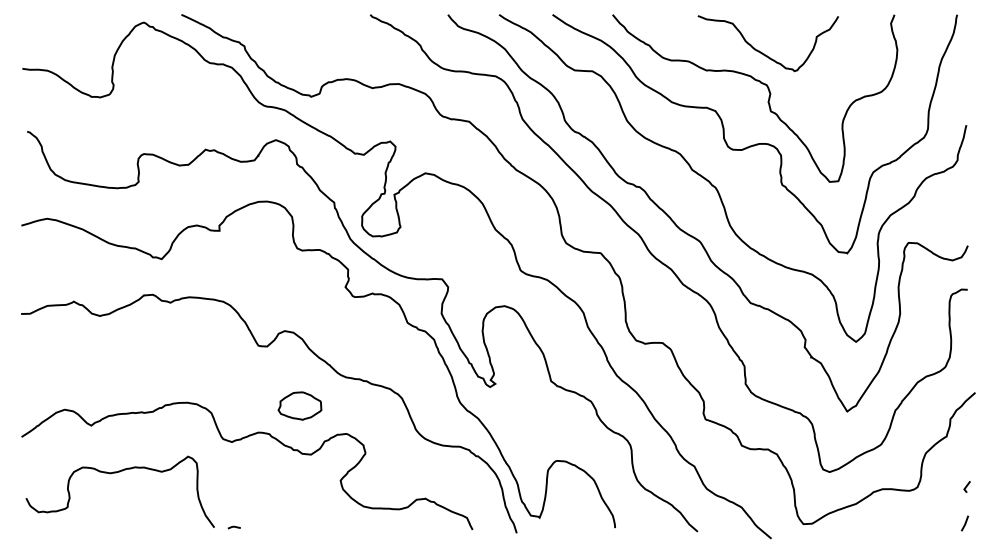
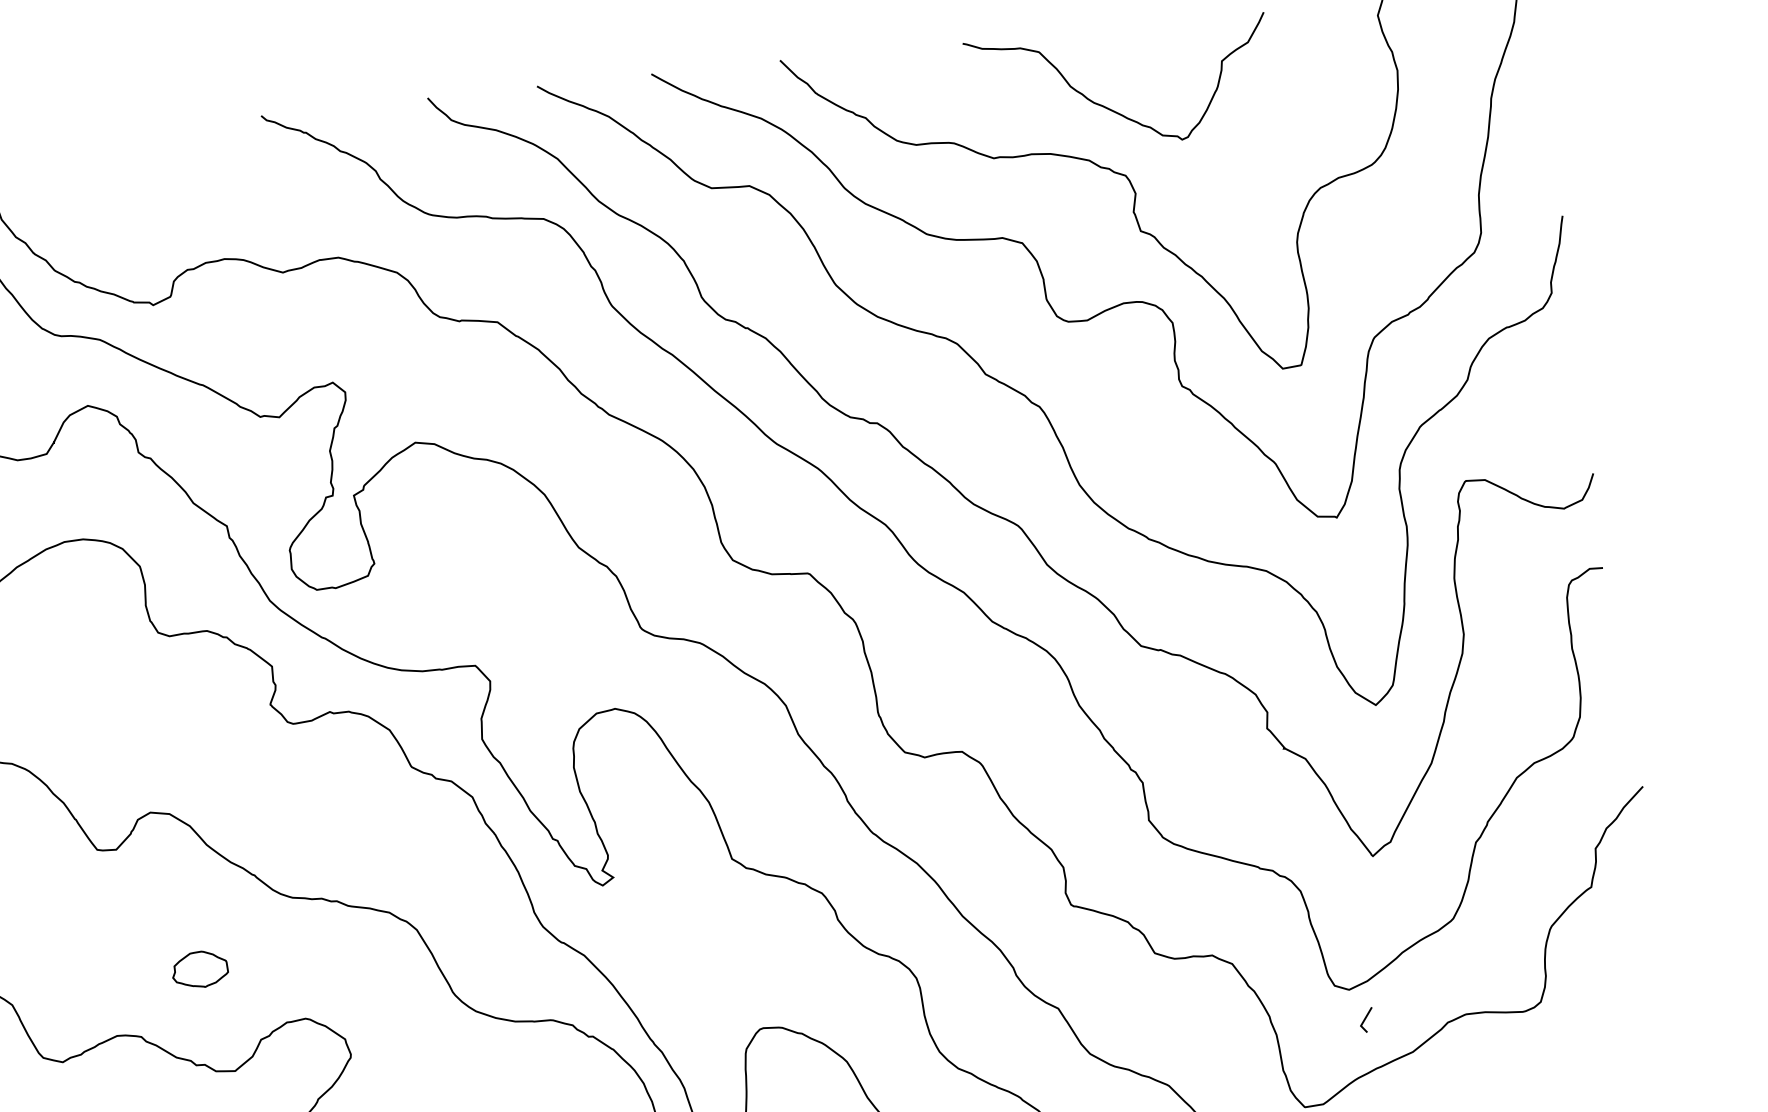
part: (299, 405) -> (198, 968), size x0.6
line: (966, 486) -> (1364, 1019), moved
line: (965, 523) -> (1651, 1068), removed

